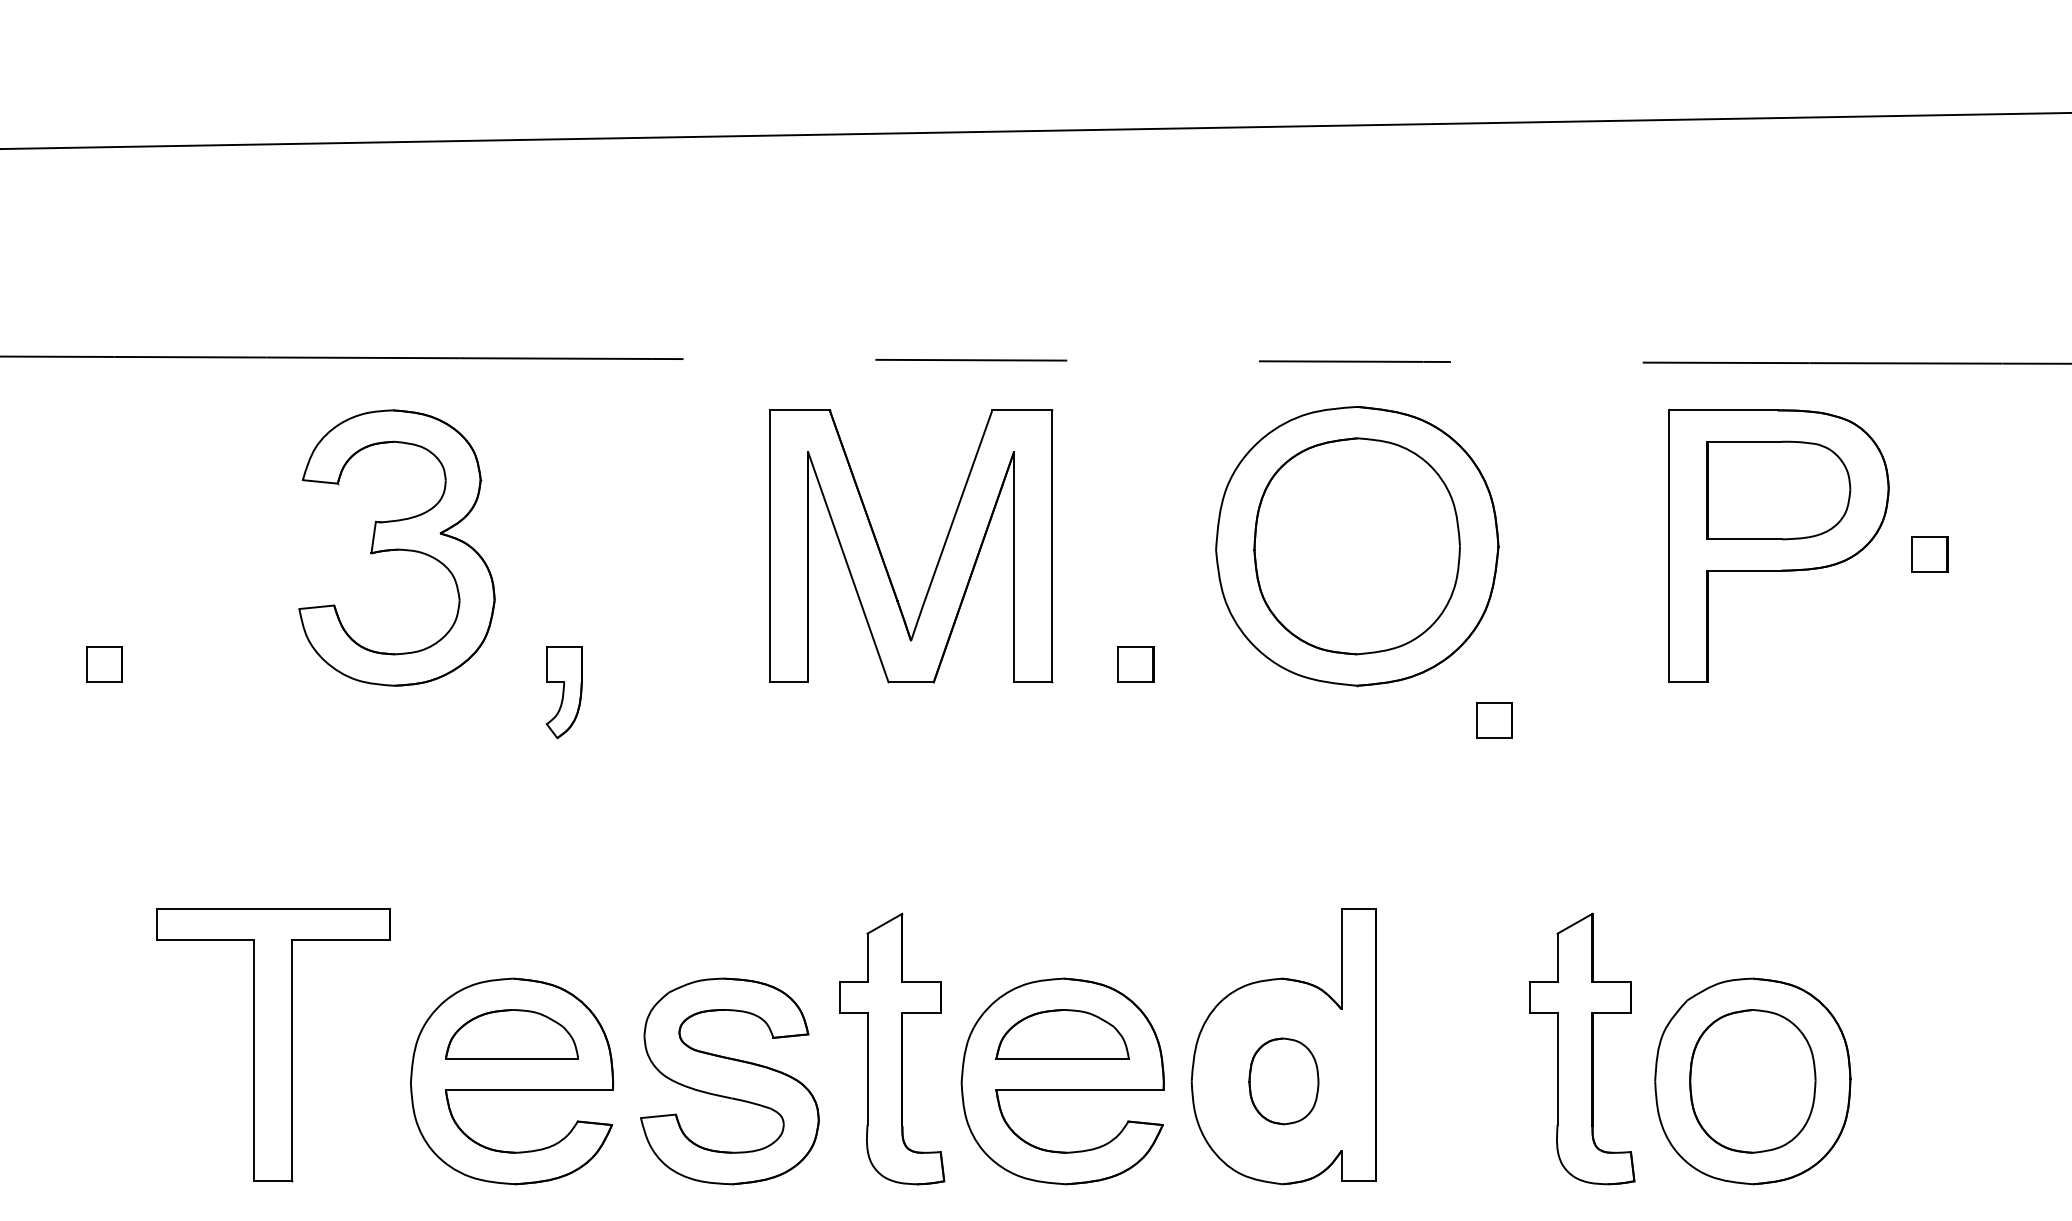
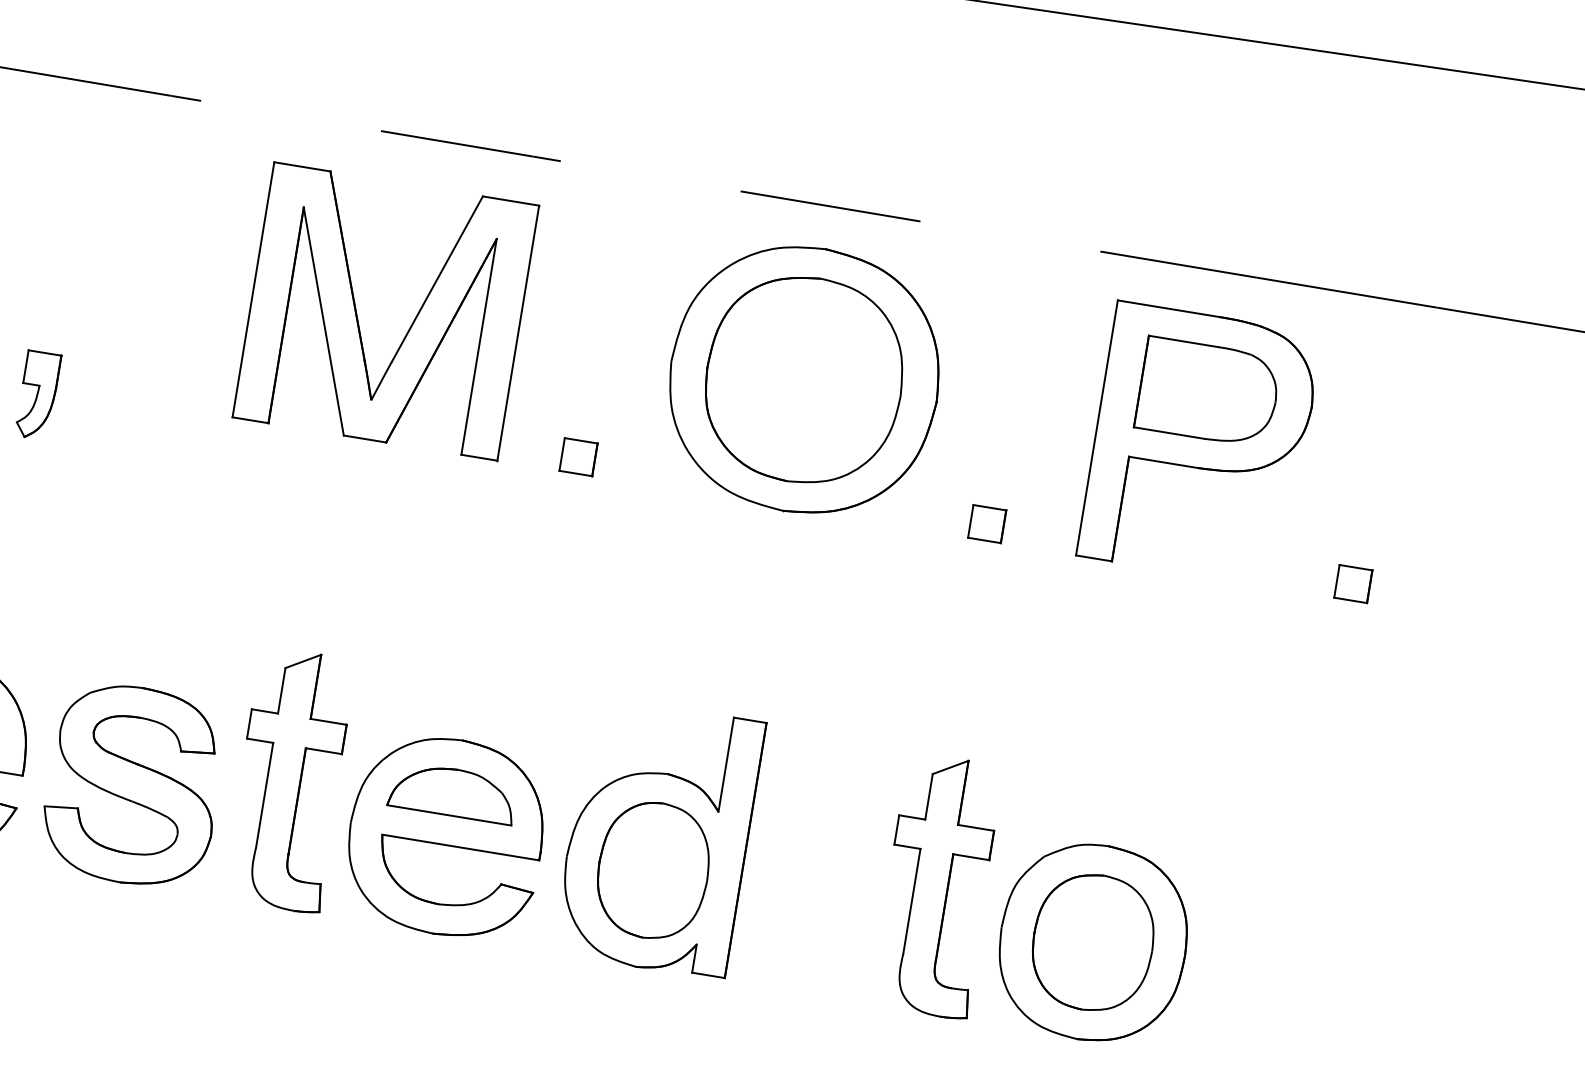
part: (1929, 554) -> (1352, 583), moved
part: (1494, 720) -> (987, 523), moved
part: (1283, 1081) -> (652, 870), size x1.67

